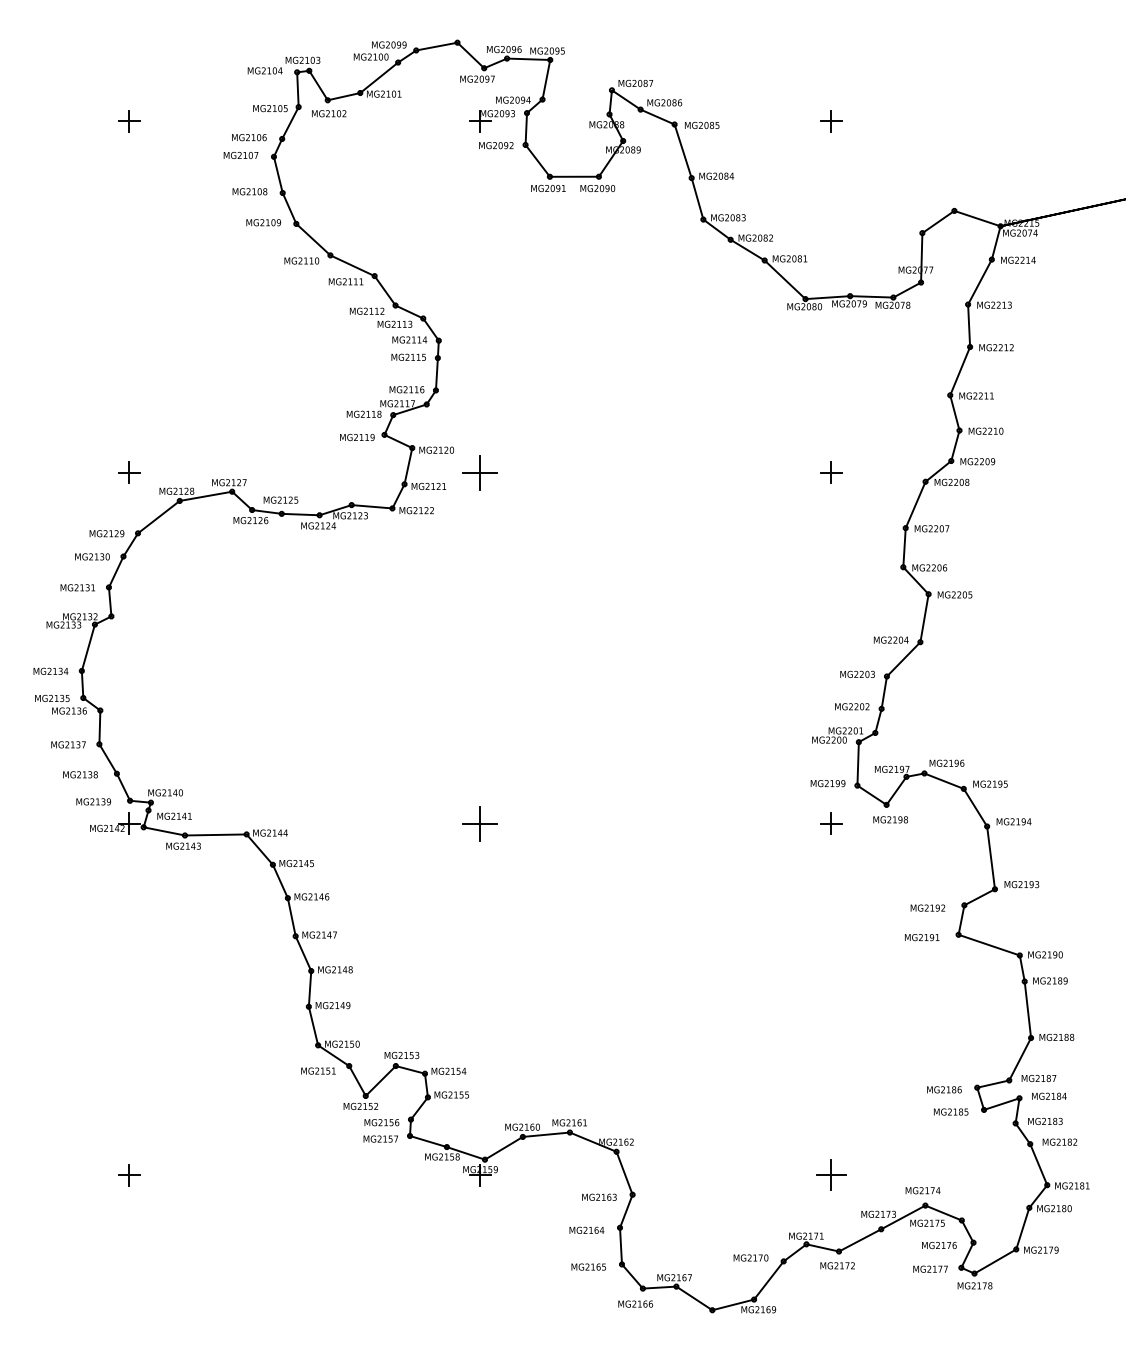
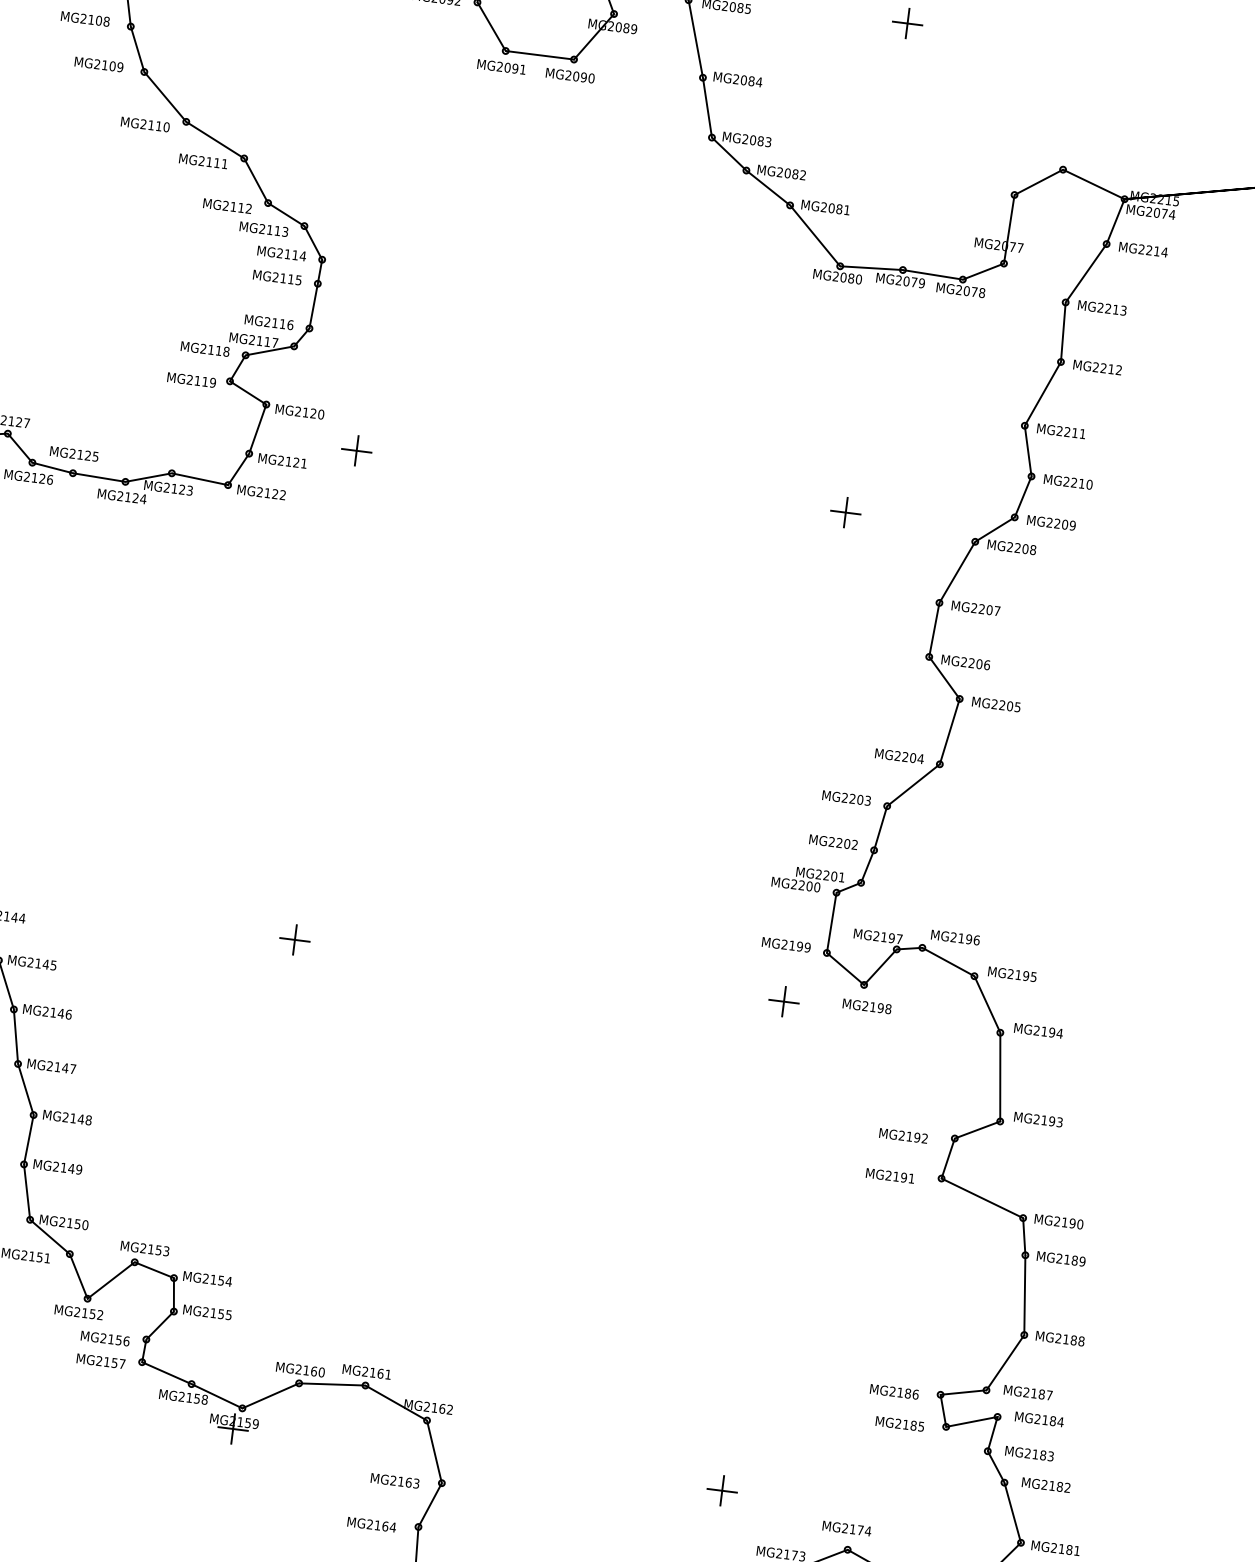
part: (480, 472) -> (357, 450), size x0.62
part: (480, 823) -> (295, 939), size x0.62
part: (831, 1175) -> (722, 1491), size x0.71

